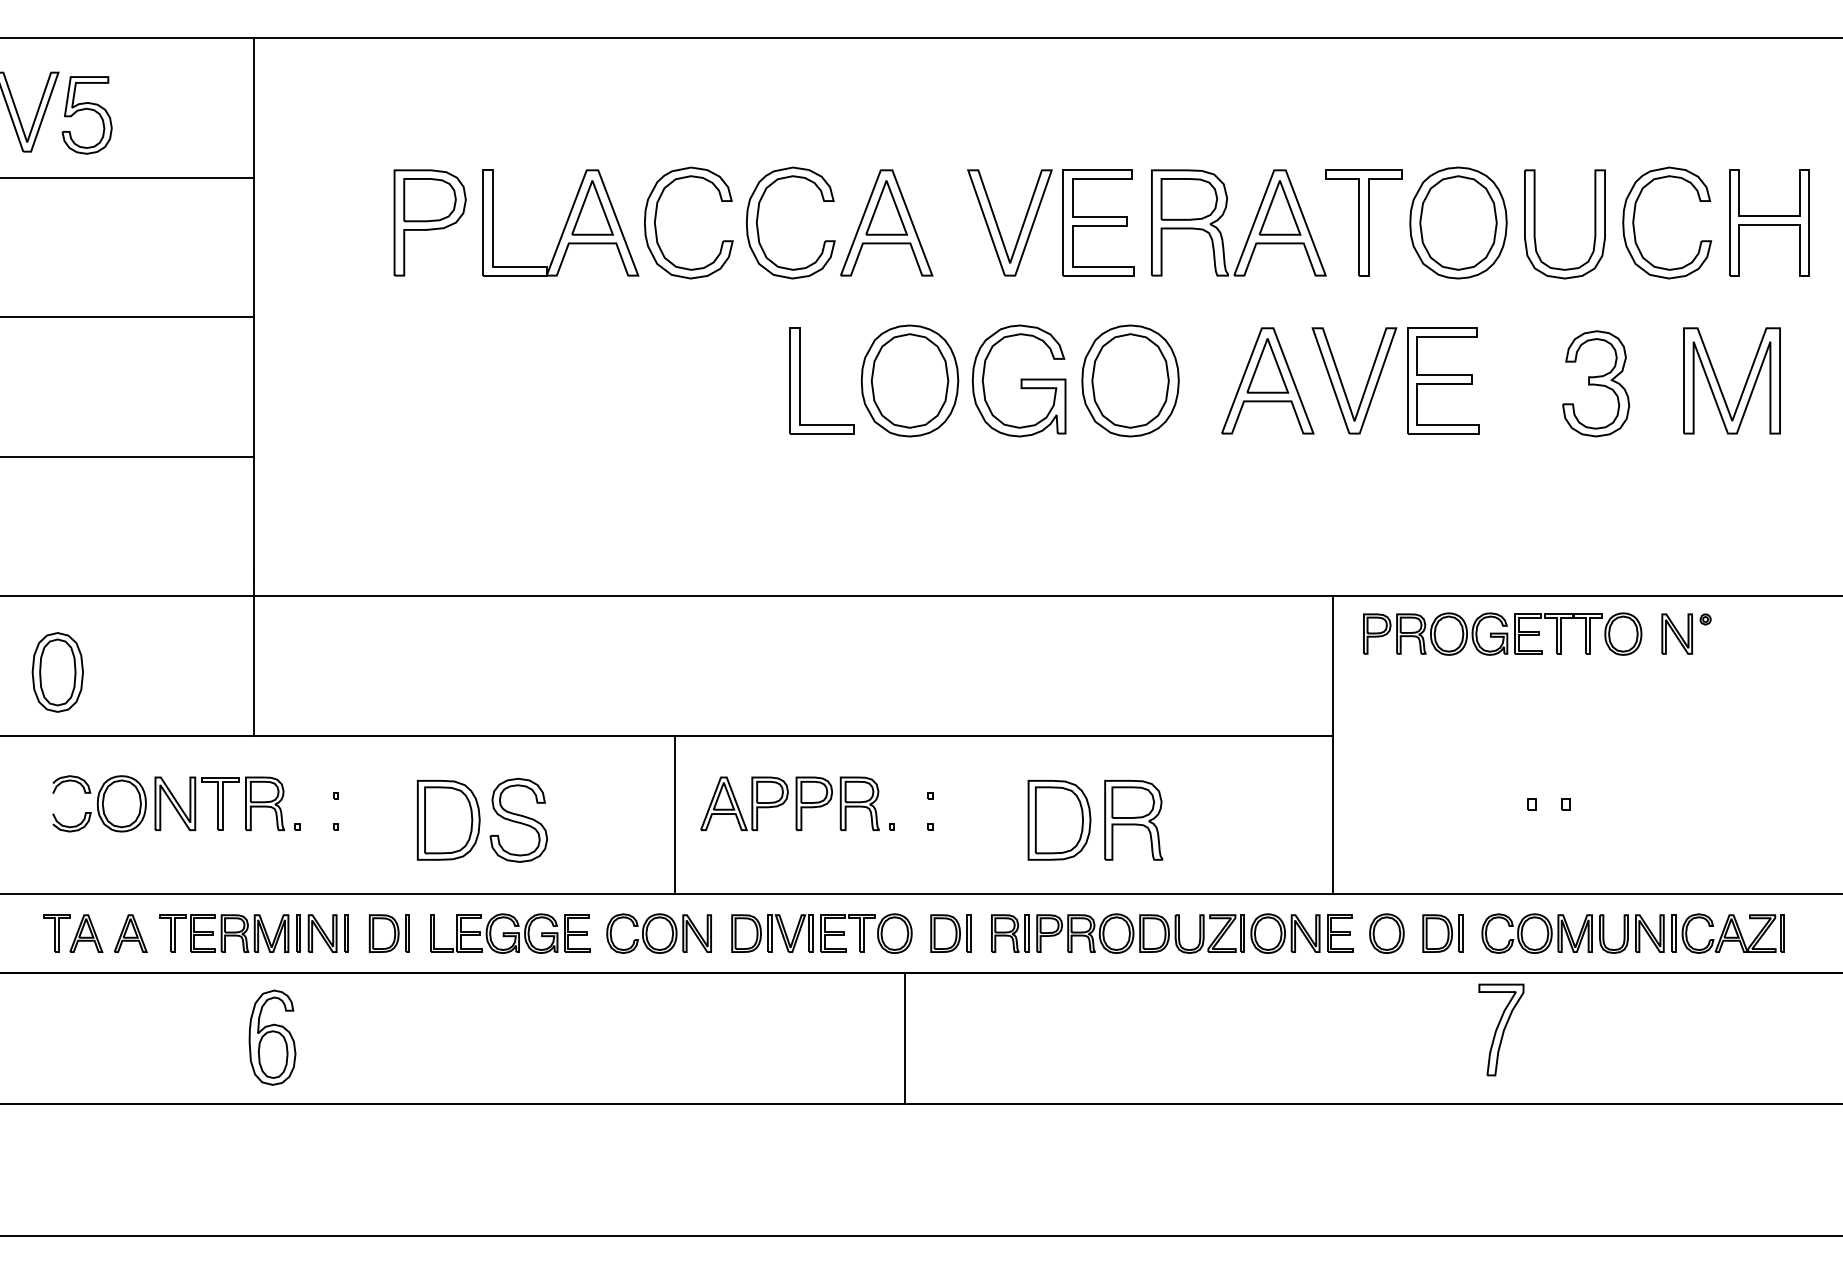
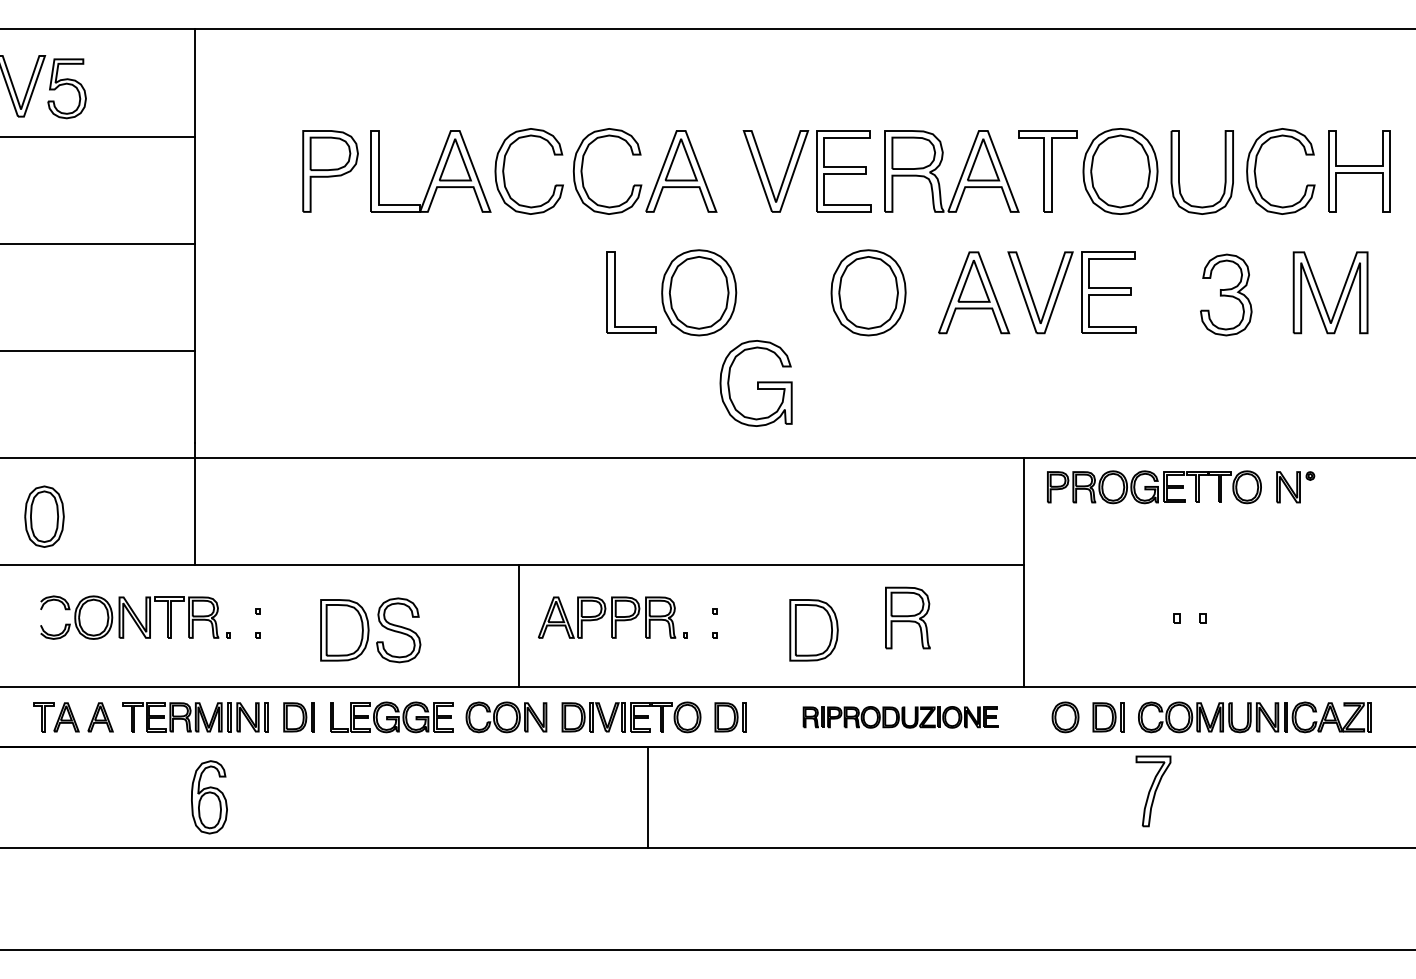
part: (1018, 380) -> (755, 383), moved
part: (1133, 820) -> (907, 618), moved
part: (1172, 933) -> (900, 717), size x0.7
line: (905, 1038) -> (648, 797), moved

